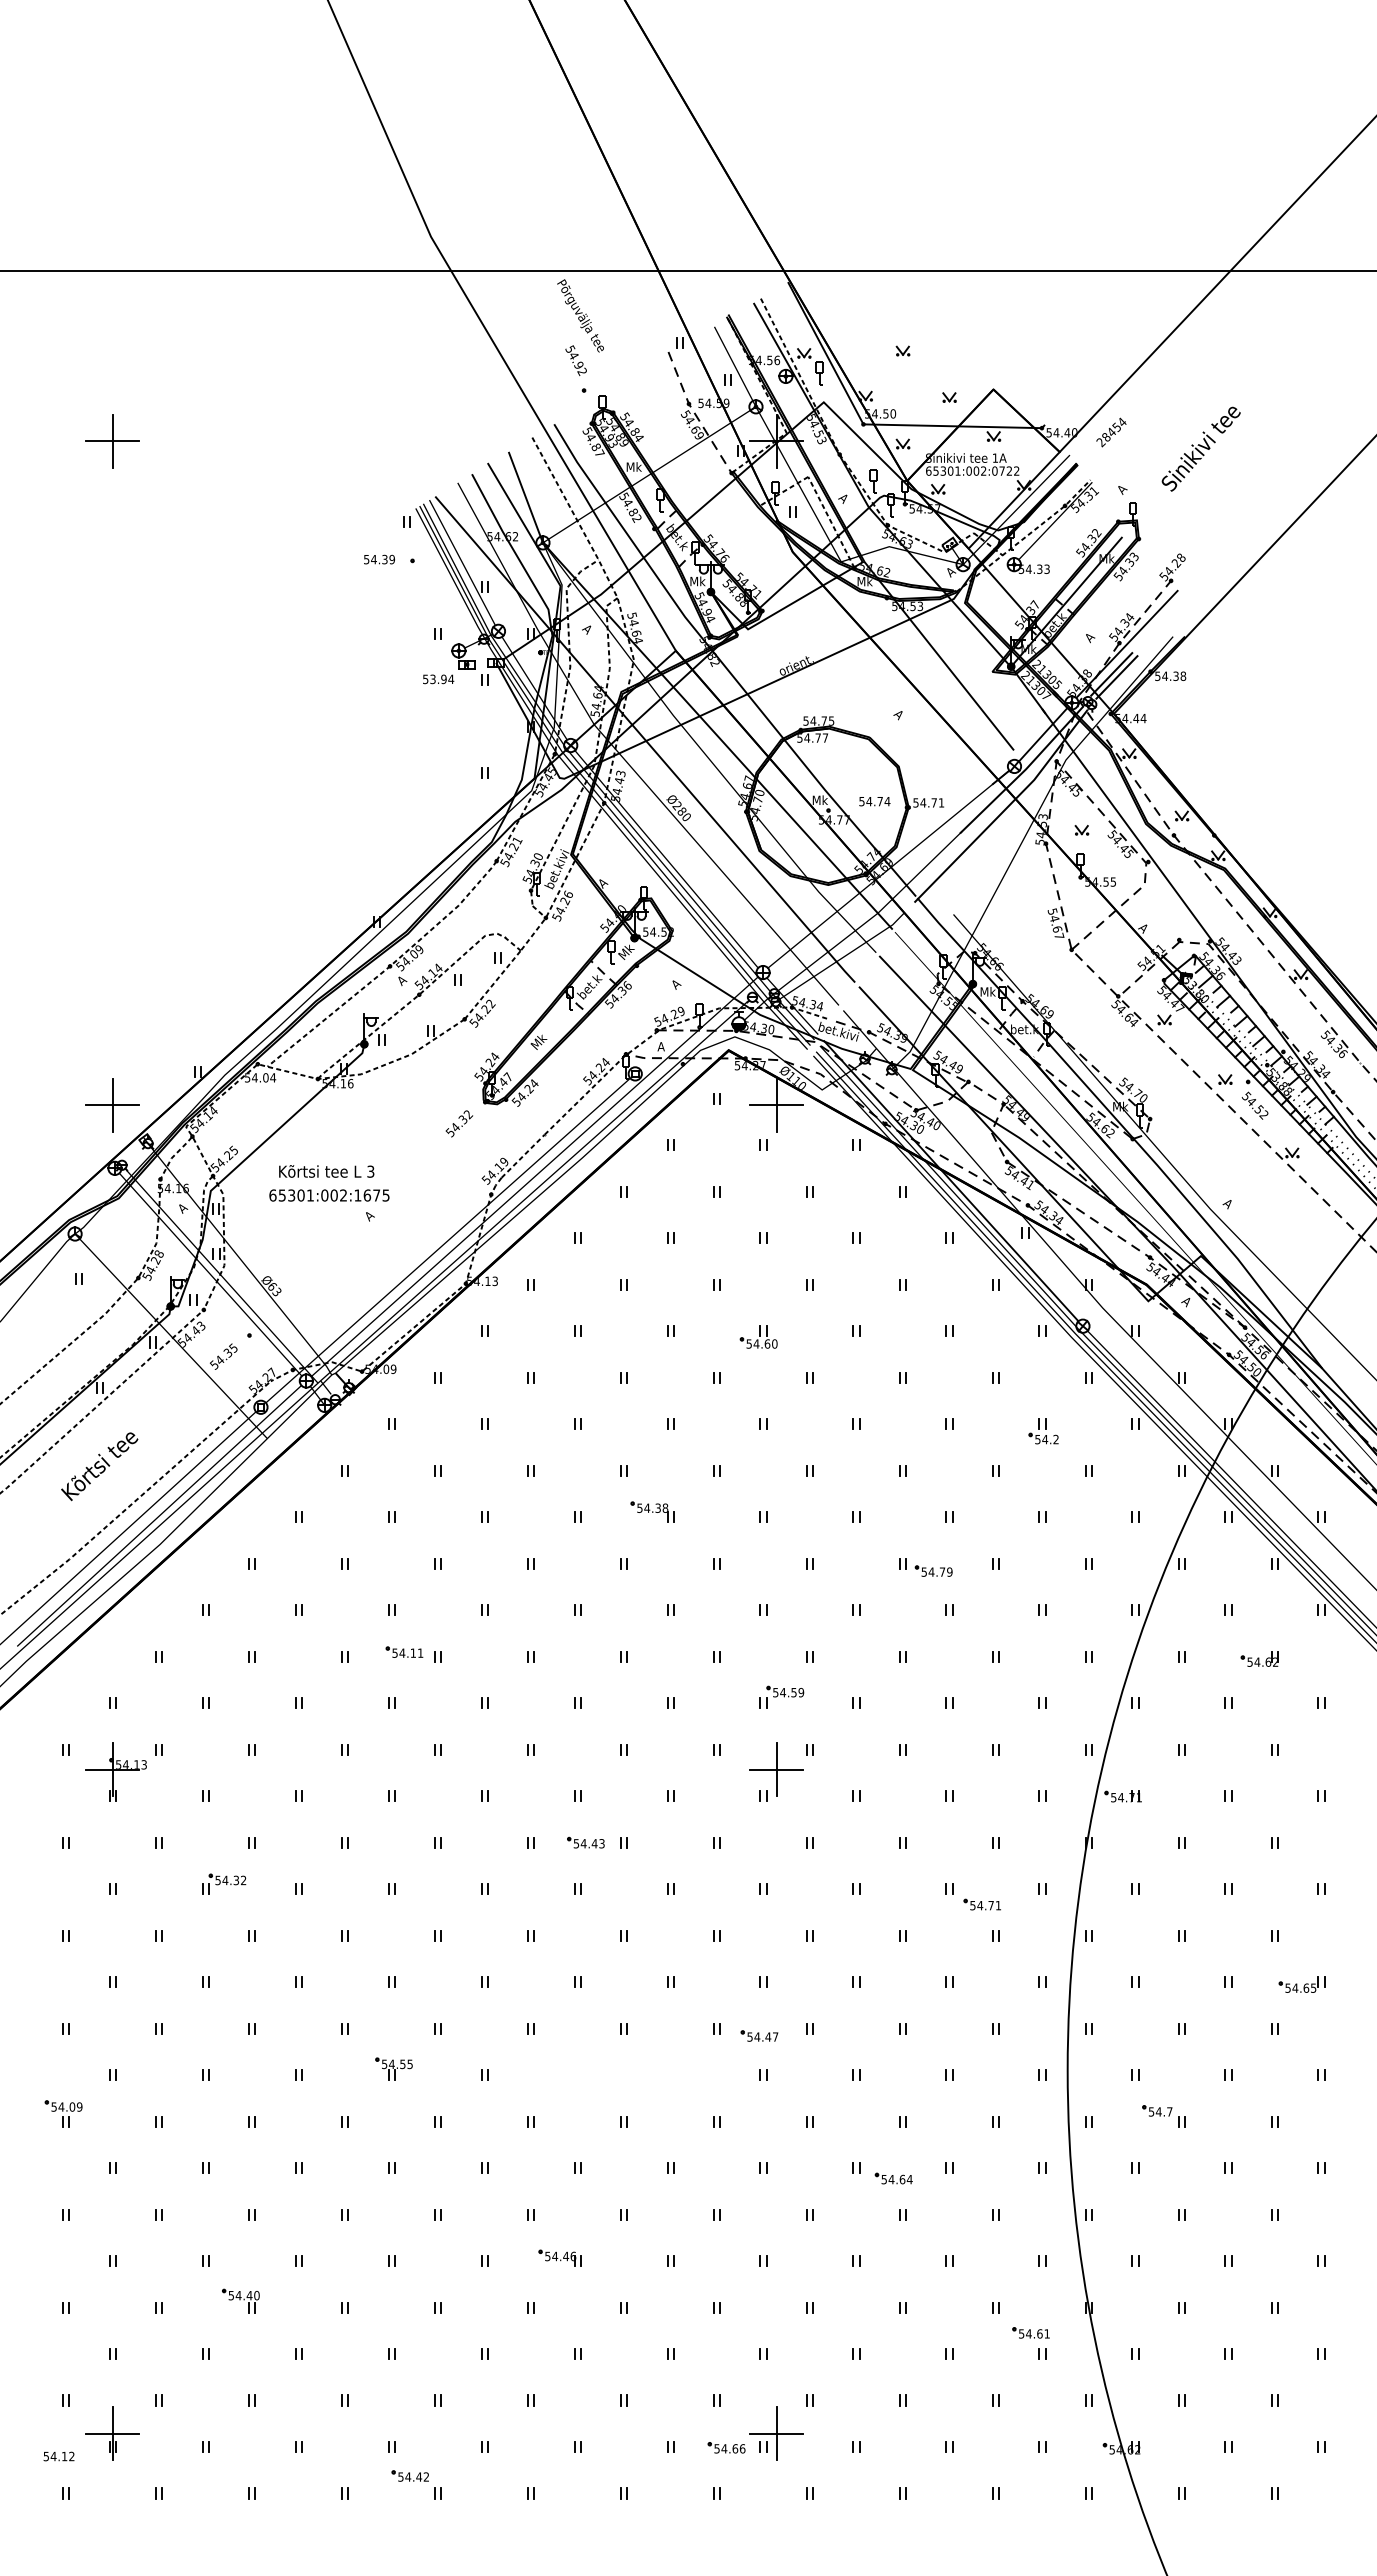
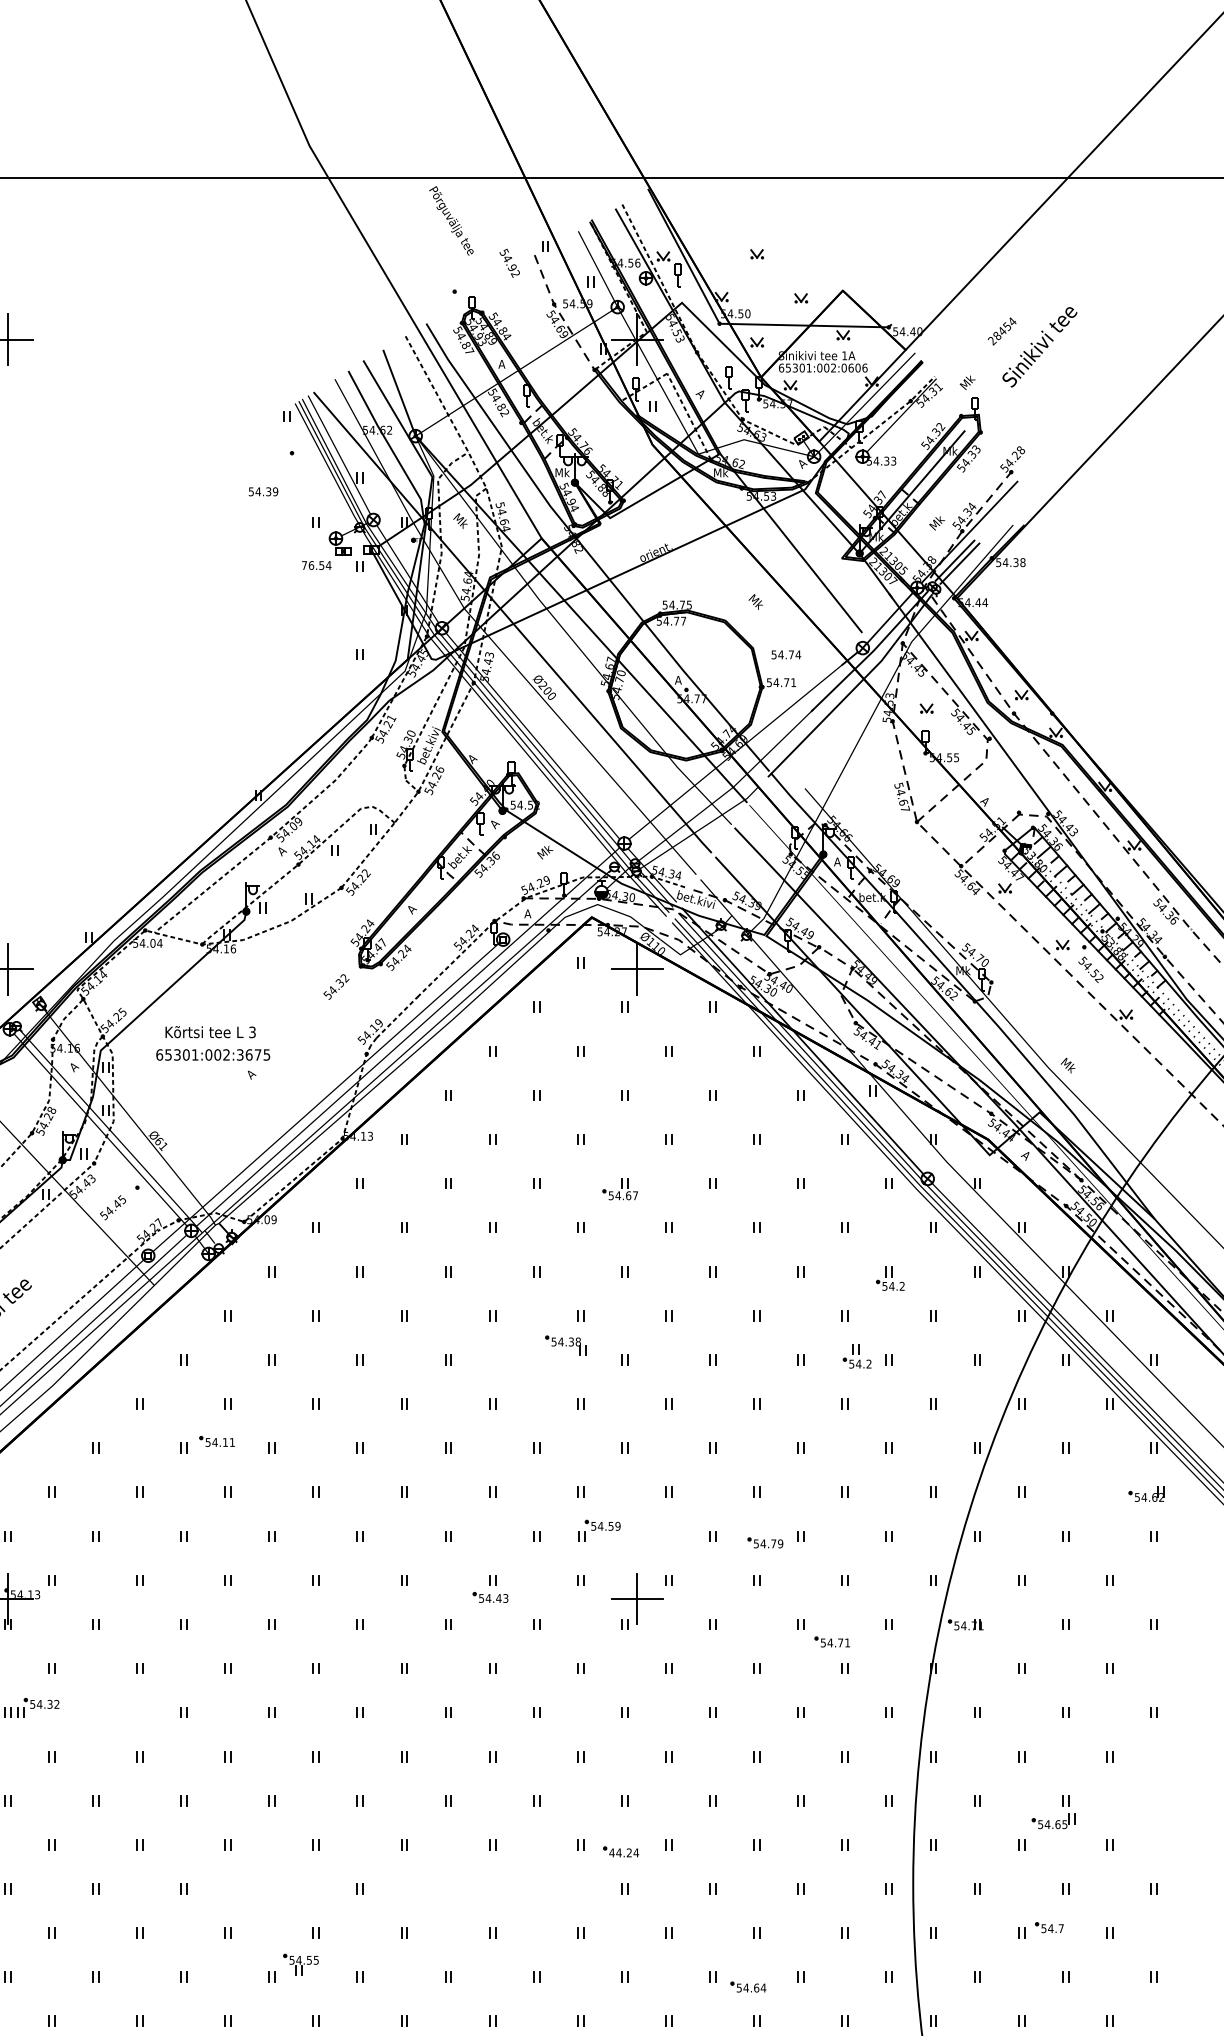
text: (575, 360) -> (509, 263), moved
text: (1111, 432) -> (1002, 331), moved
text: (633, 466) -> (501, 363), Mk -> A
text: (1009, 470) -> (858, 367), 65301:002:0722 -> 65301:002:0606
text: (1124, 486) -> (967, 382), A -> Mk
text: (379, 559) -> (263, 491), moved
text: (589, 632) -> (459, 521), A -> Mk
text: (1092, 635) -> (936, 523), A -> Mk
text: (434, 679) -> (312, 565), 53.94 -> 76.54
text: (901, 717) -> (755, 601), A -> Mk
text: (819, 799) -> (677, 679), Mk -> A
text: (874, 801) -> (786, 654), moved
text: (681, 811) -> (547, 690), Ø280 -> Ø200
text: (626, 951) -> (494, 823), Mk -> A
text: (679, 981) -> (545, 852), A -> Mk
text: (987, 991) -> (837, 861), Mk -> A
text: (538, 1041) -> (411, 908), Mk -> A
text: (357, 1195) -> (239, 1054), 65301:002:1675 -> 65301:002:3675
text: (1230, 1206) -> (1067, 1065), A -> Mk
text: (276, 1291) -> (163, 1145), Ø63 -> Ø61
text: (774, 1343) -> (635, 1195), 54.60 -> 54.67
text: (227, 1352) -> (116, 1203), 54.35 -> 54.45
part: (652, 1511) -> (566, 1345), moved
part: (1008, 1513) -> (857, 1356), added
part: (933, 1570) -> (765, 1542), moved
part: (404, 1651) -> (217, 1440), moved
part: (1259, 1658) -> (1146, 1493), moved
part: (781, 1696) -> (599, 1529), moved
part: (585, 1842) -> (490, 1597), moved
part: (224, 1883) -> (38, 1707), moved
part: (981, 1904) -> (831, 1641), moved
part: (1301, 1984) -> (1053, 1821), moved
text: (762, 2036) -> (623, 1852), 54.47 -> 44.24
part: (393, 2068) -> (300, 1964), moved
part: (1157, 2110) -> (1049, 1927), moved

